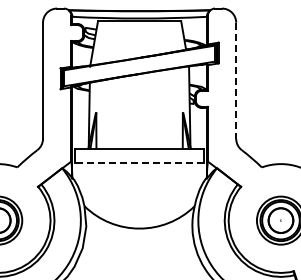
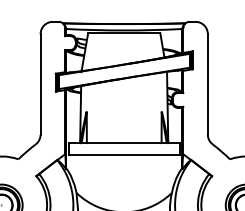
line: (236, 81) -> (208, 84), dashed -> solid
line: (139, 162) -> (124, 155), dashed -> solid

